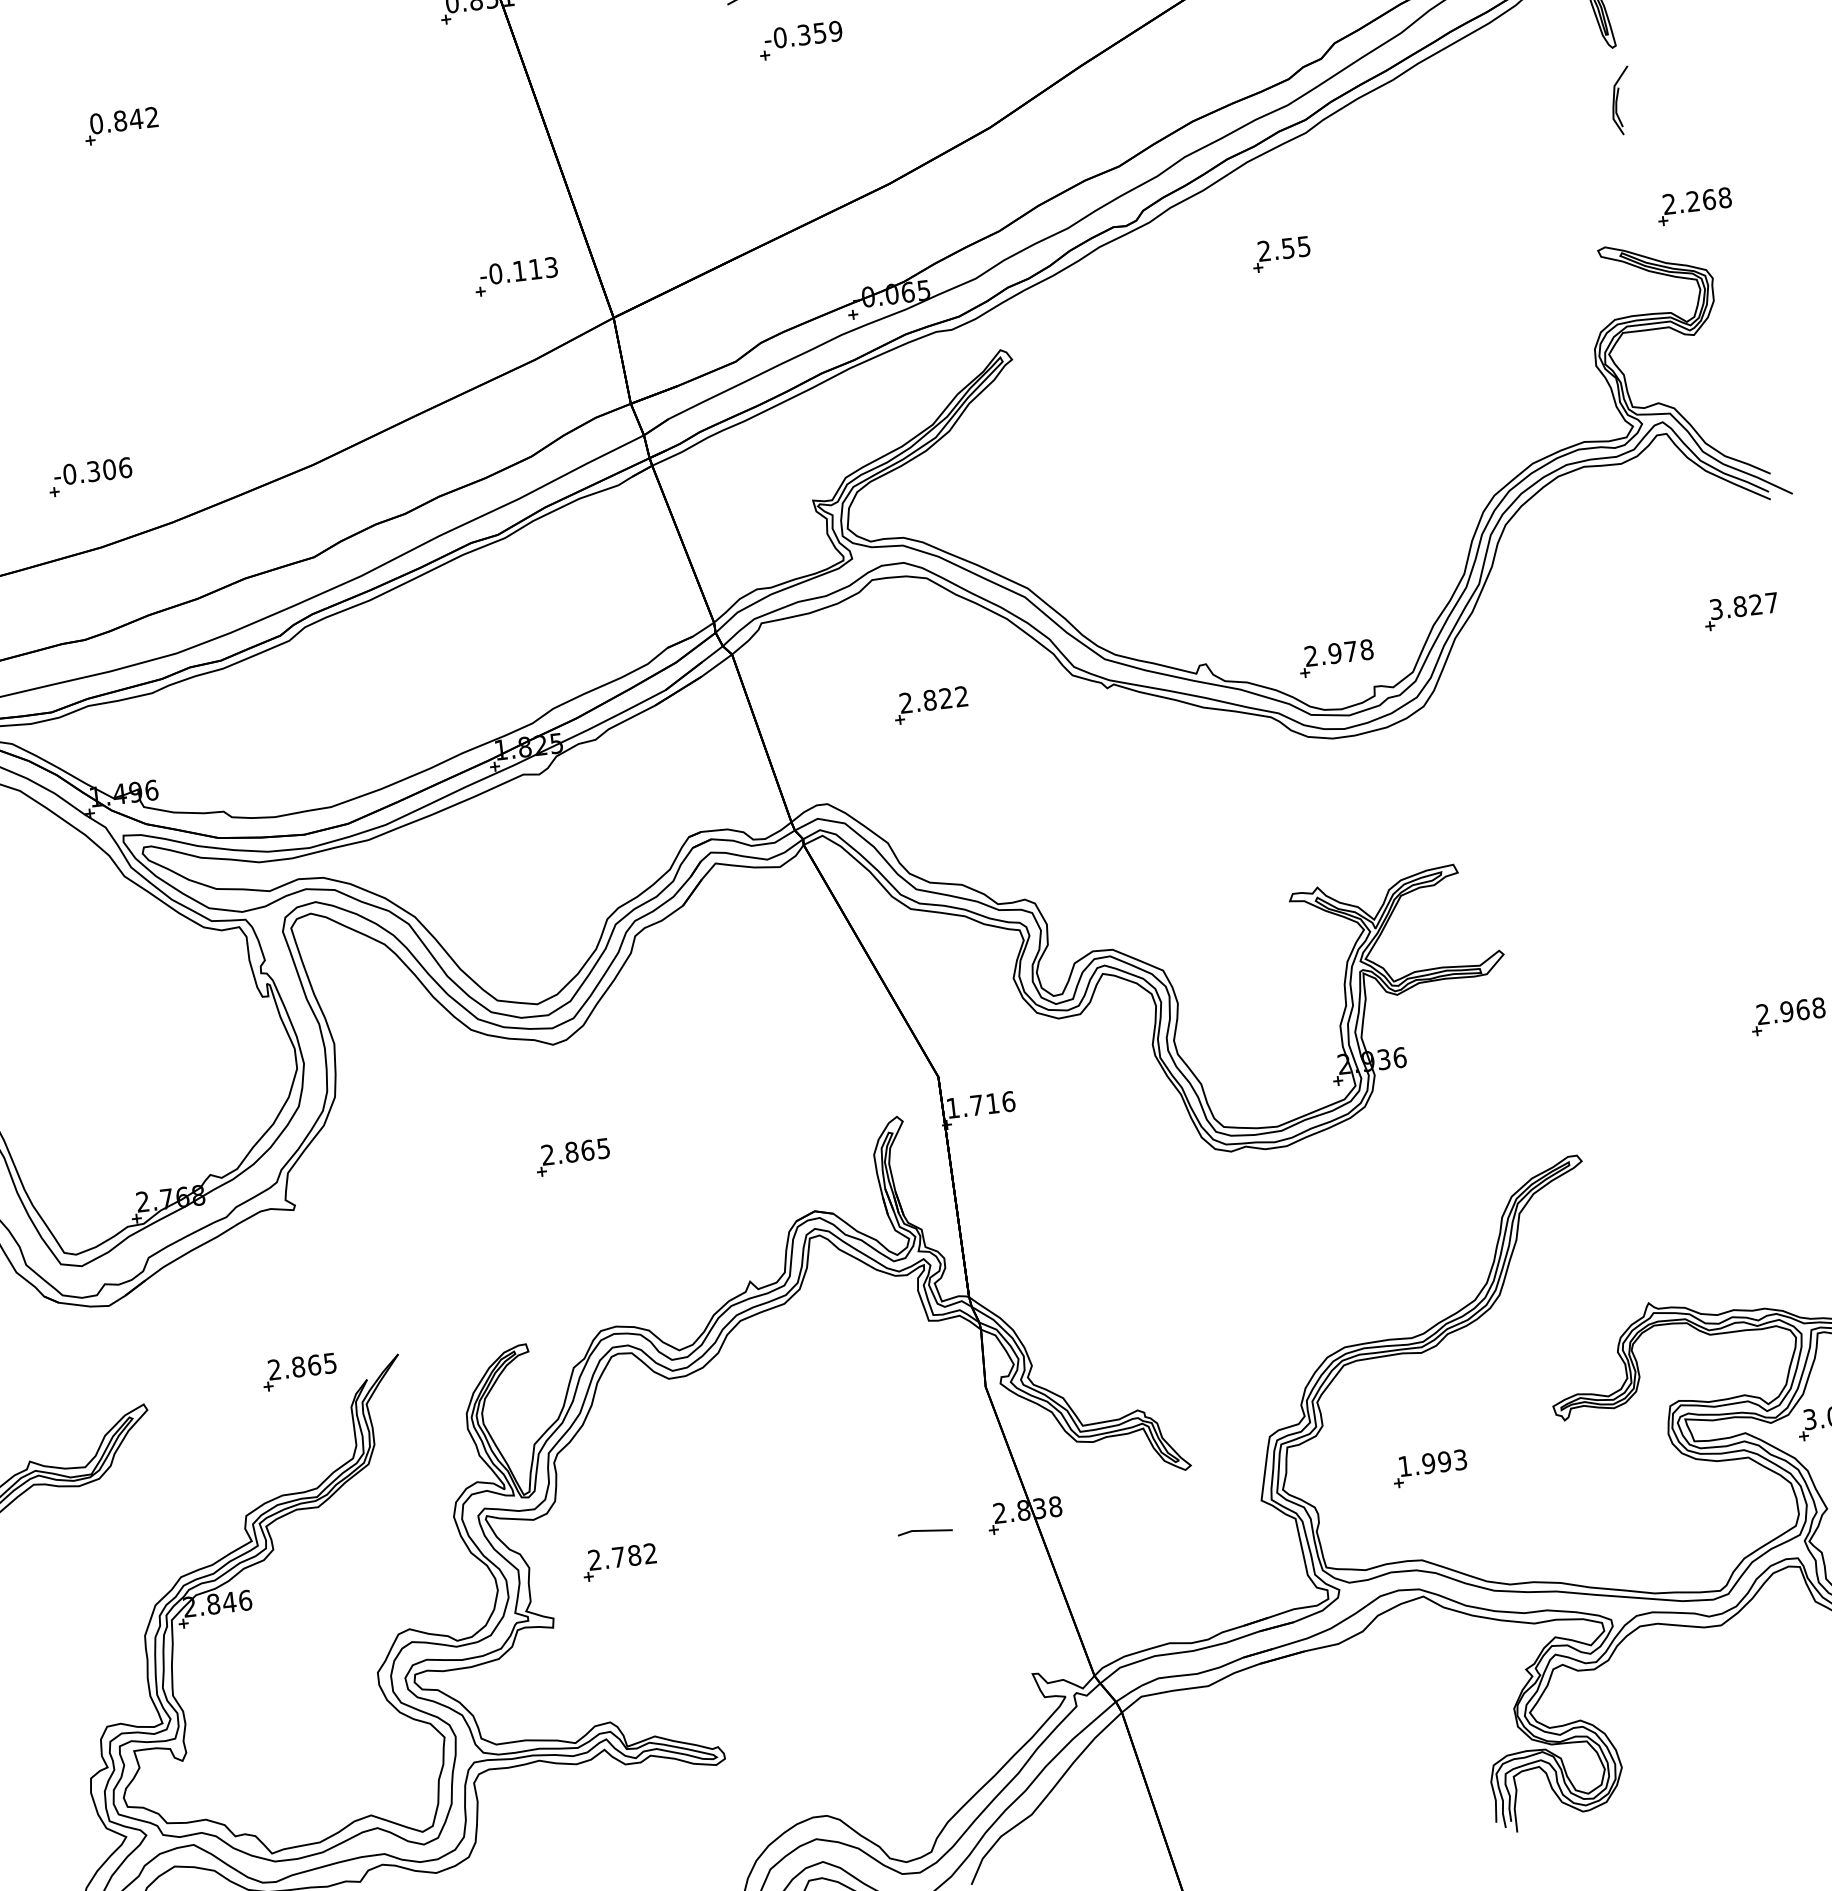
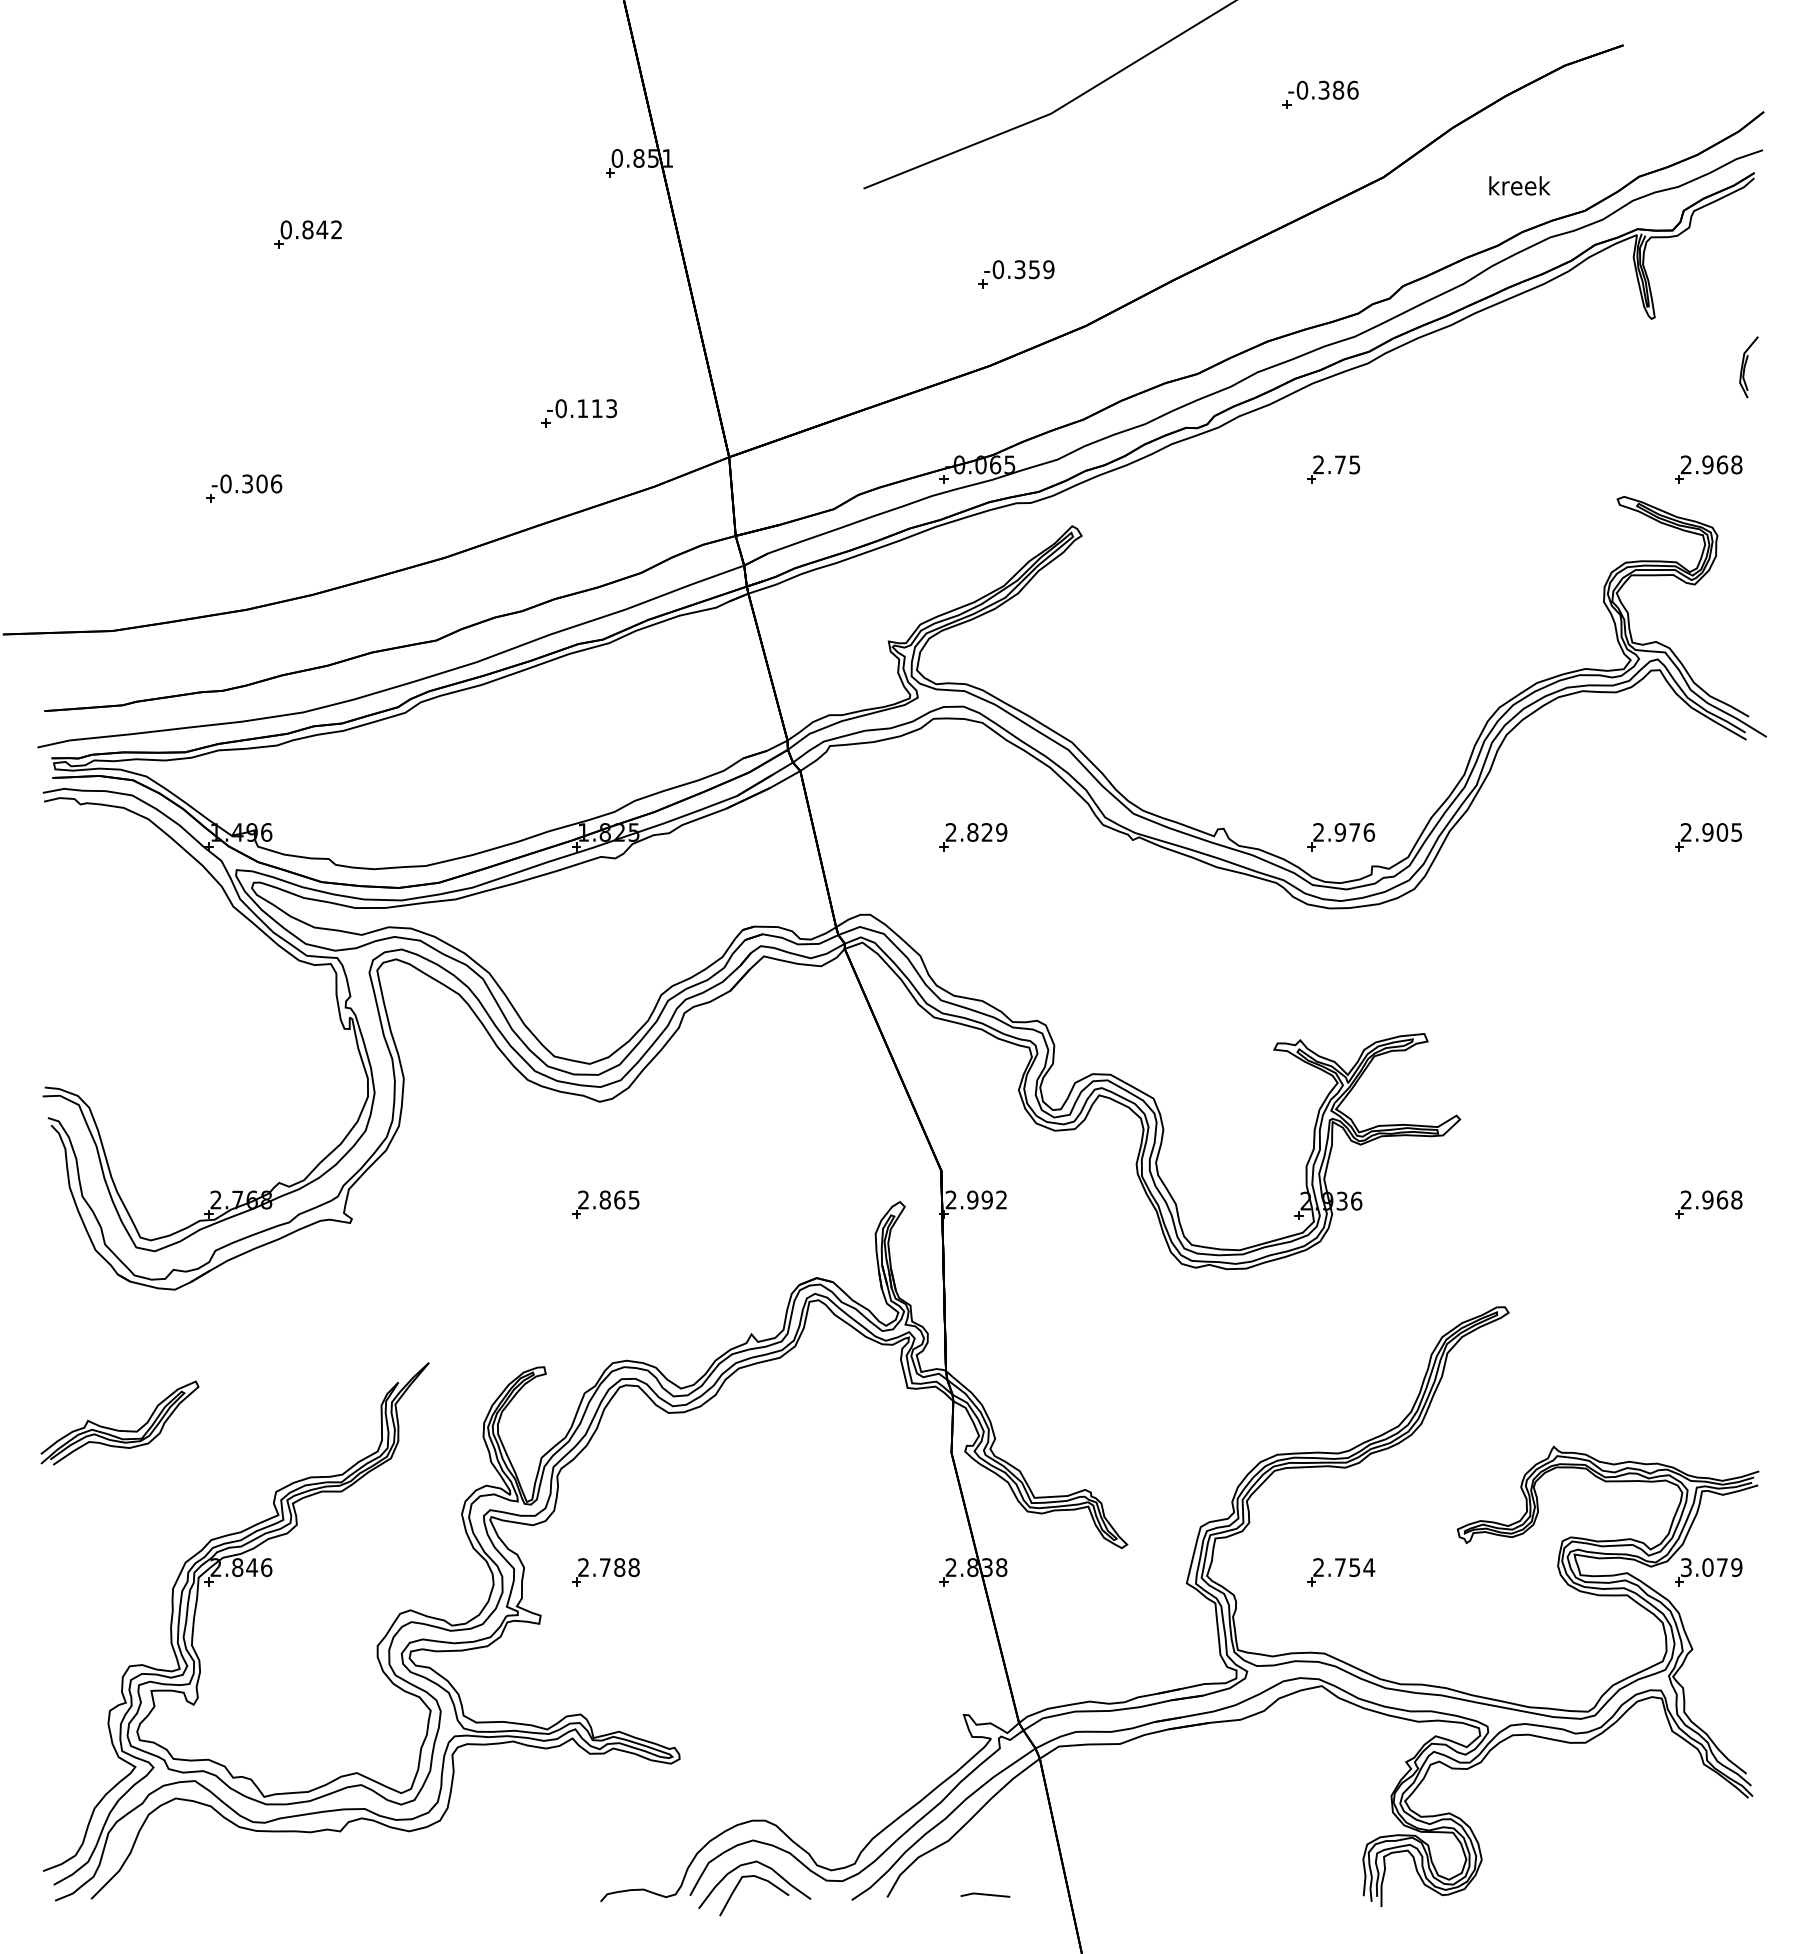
part: (800, 40) -> (1016, 274), moved
part: (1620, 101) -> (1748, 367), moved
text: (1692, 201) -> (1707, 464), 2.268 -> 2.968
text: (1288, 247) -> (1340, 464), 2.55 -> 2.75
part: (516, 276) -> (579, 413), moved
part: (90, 476) -> (244, 488), moved
text: (1744, 606) -> (1711, 832), 3.827 -> 2.905
text: (1367, 649) -> (1369, 832), 2.978 -> 2.976
text: (961, 696) -> (1001, 832), 2.822 -> 2.829
text: (980, 1104) -> (976, 1199), 1.716 -> 2.992
part: (299, 1371) -> (338, 1368), removed
text: (1433, 1462) -> (1344, 1567), 1.993 -> 2.754
line: (925, 1530) -> (985, 1894), moved
text: (649, 1553) -> (633, 1567), 2.782 -> 2.788

